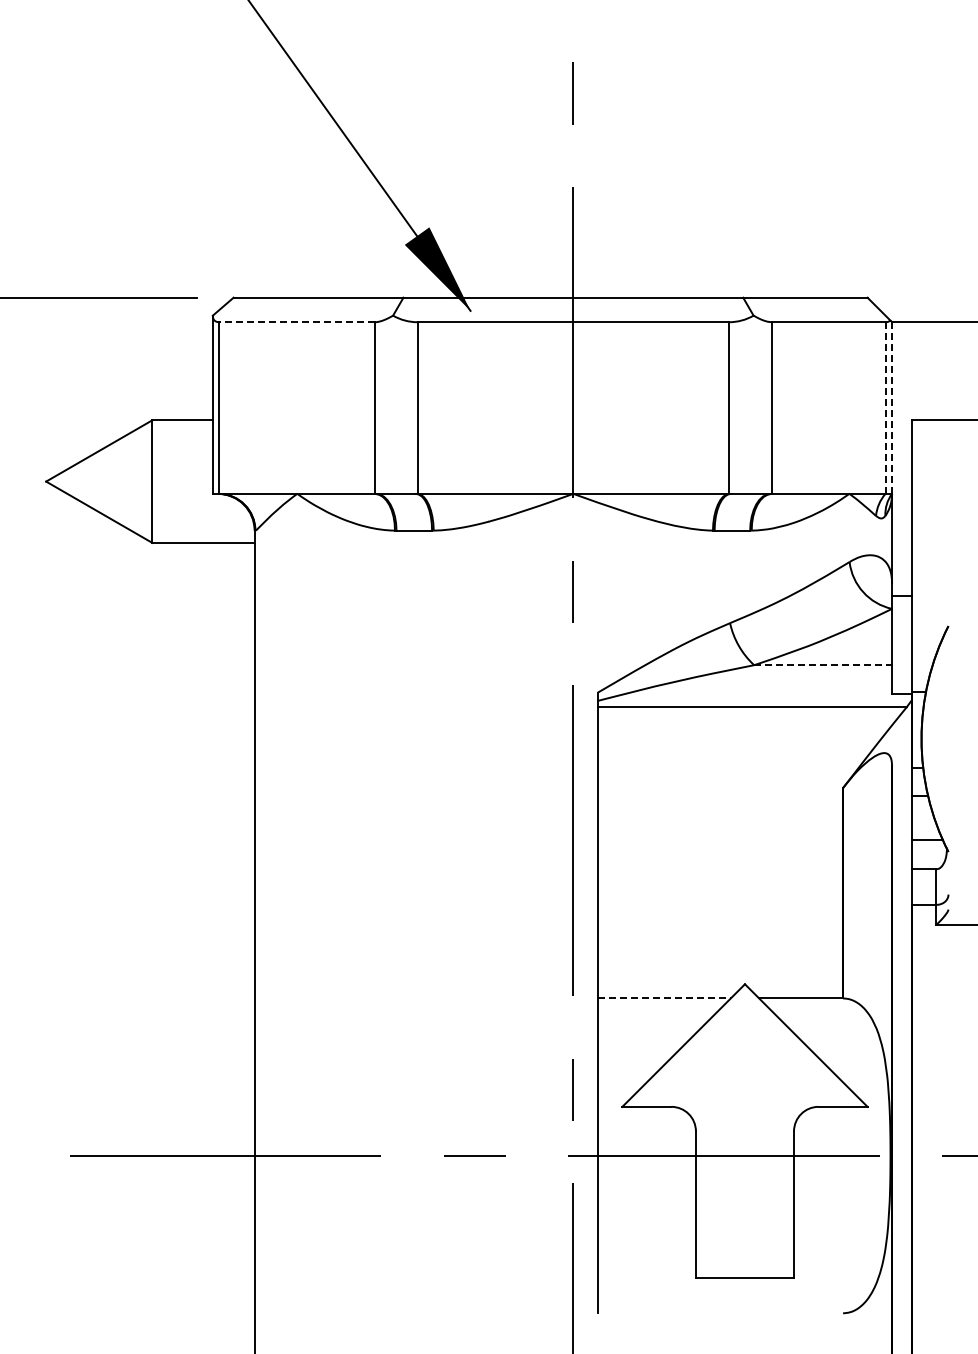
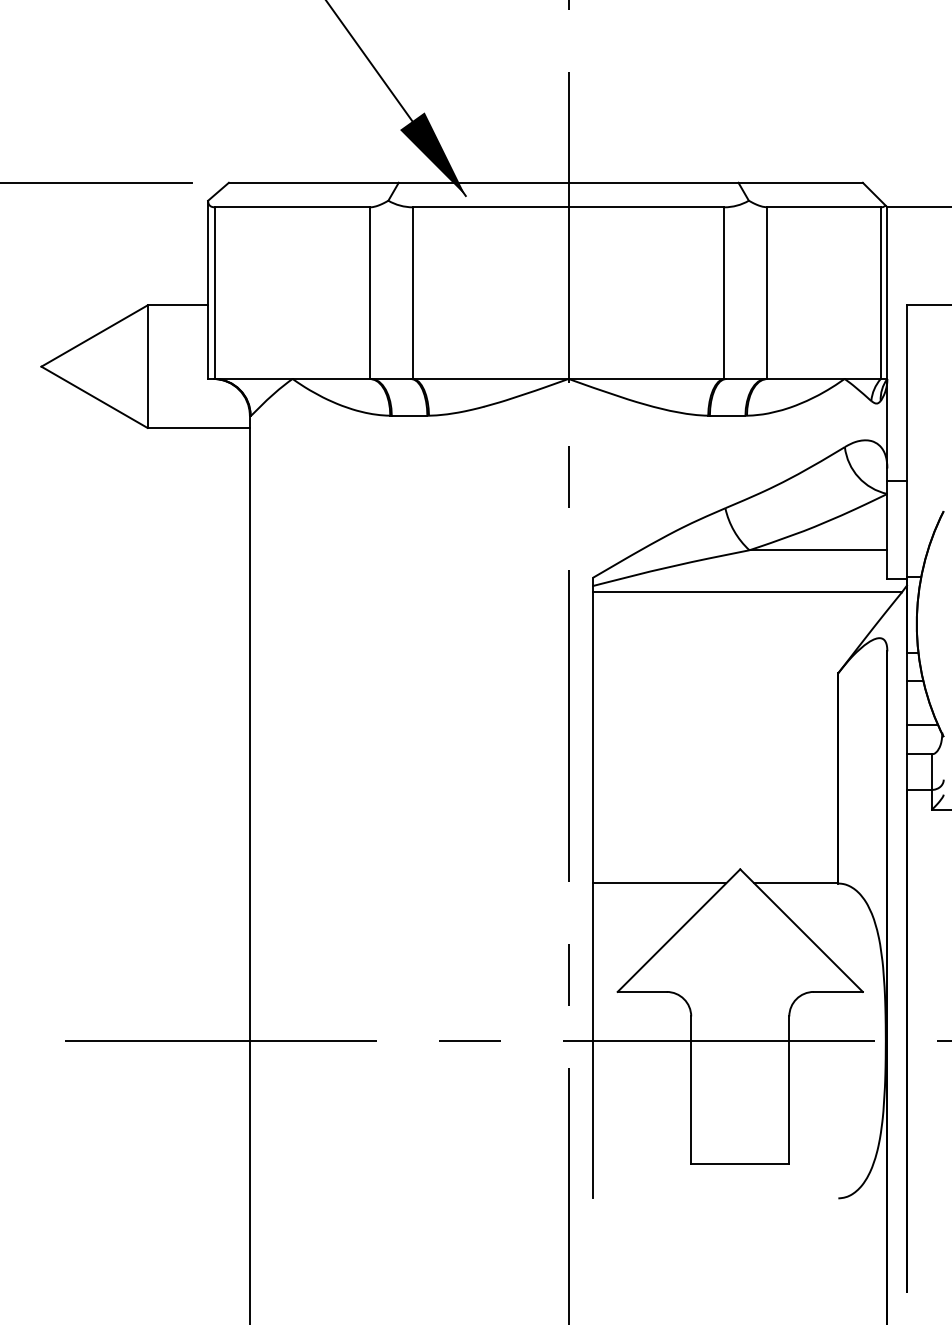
line: (297, 322) -> (292, 207), dashed -> solid
line: (885, 408) -> (880, 293), dashed -> solid
line: (892, 408) -> (887, 293), dashed -> solid
line: (823, 665) -> (818, 550), dashed -> solid
line: (664, 998) -> (659, 883), dashed -> solid

